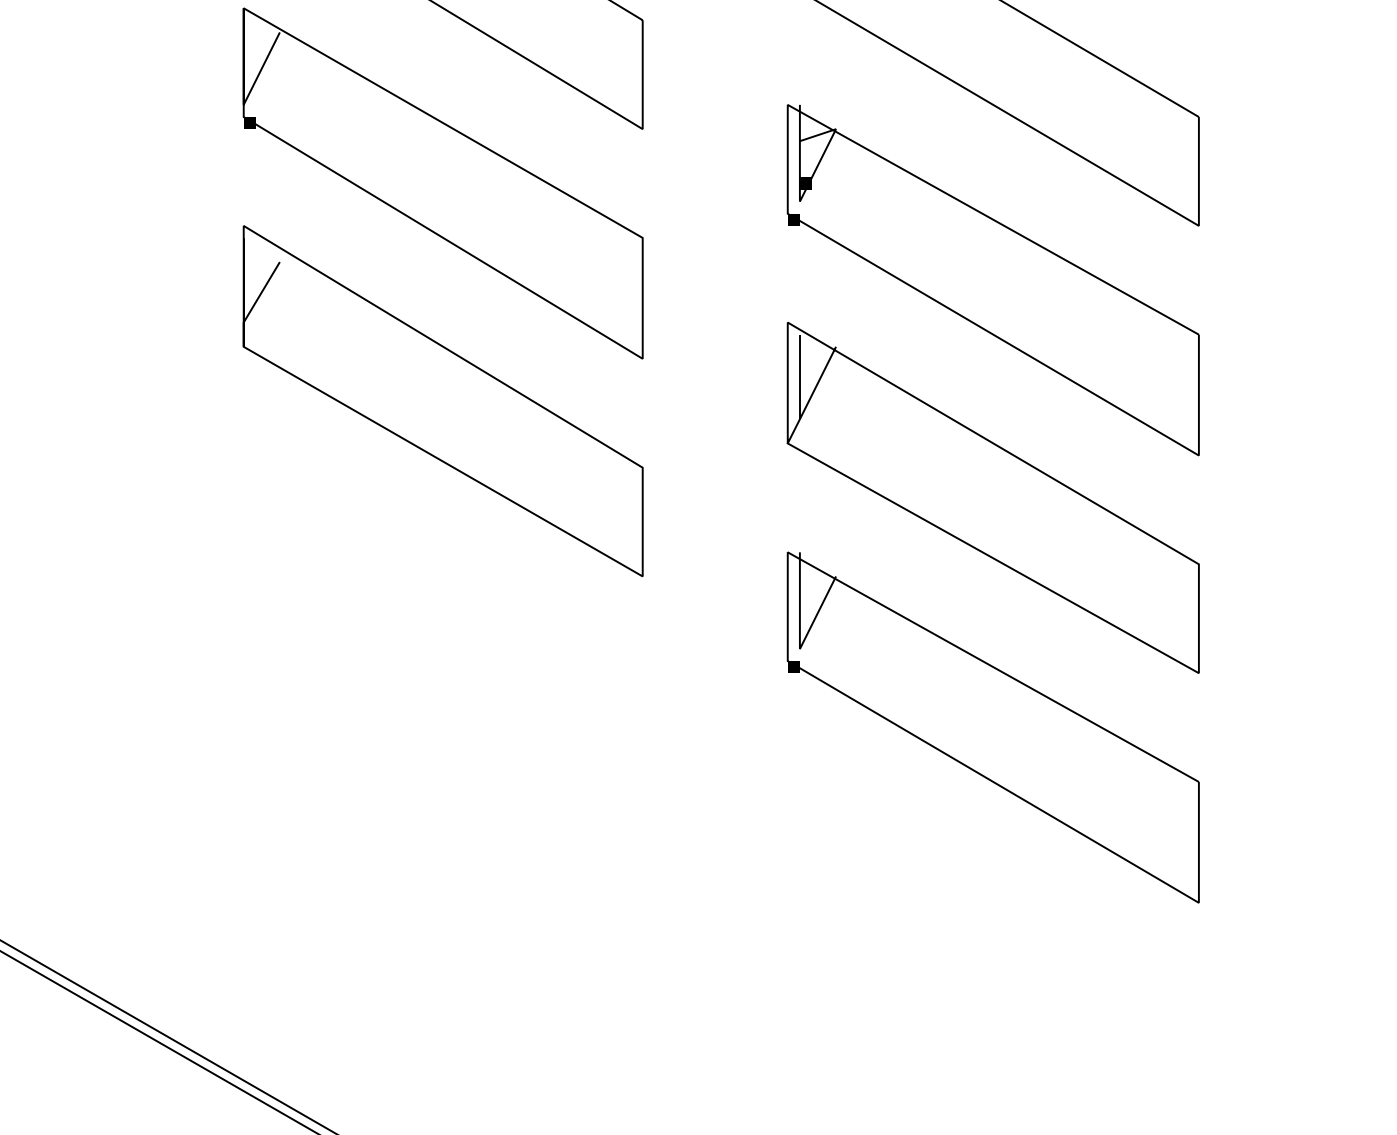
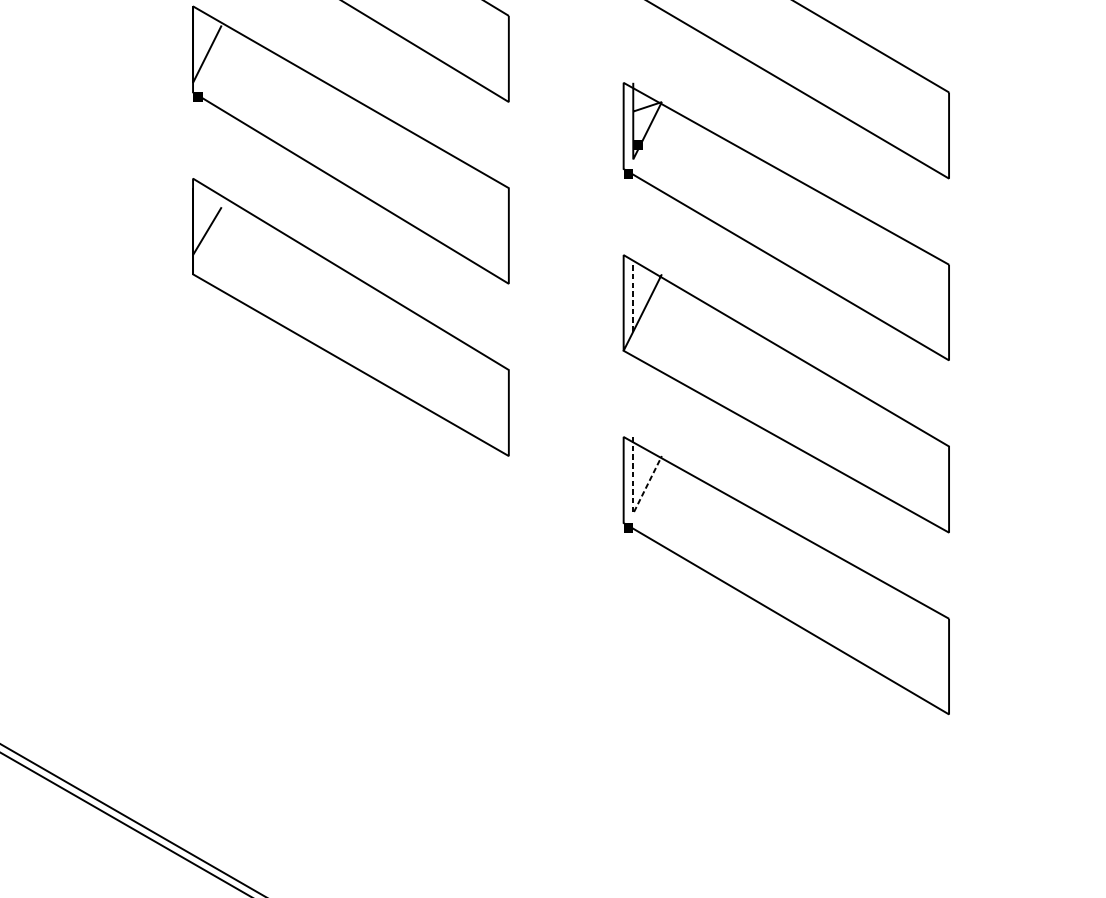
line: (799, 376) -> (632, 297), solid -> dashed
line: (799, 642) -> (632, 508), solid -> dashed

